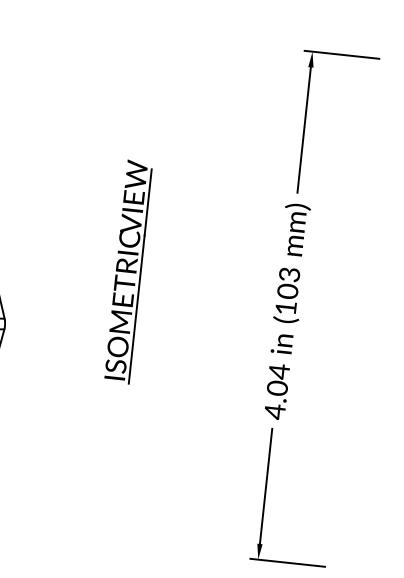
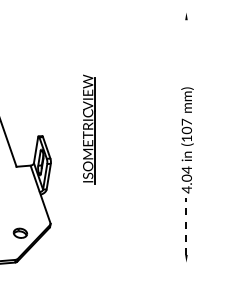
line: (341, 54) -> (200, 12), removed
line: (304, 128) -> (186, 50), removed
part: (128, 272) -> (89, 129), moved
text: (288, 273) -> (186, 121), (103 -> (107
line: (266, 486) -> (186, 226), solid -> dashed
line: (286, 562) -> (200, 262), removed

